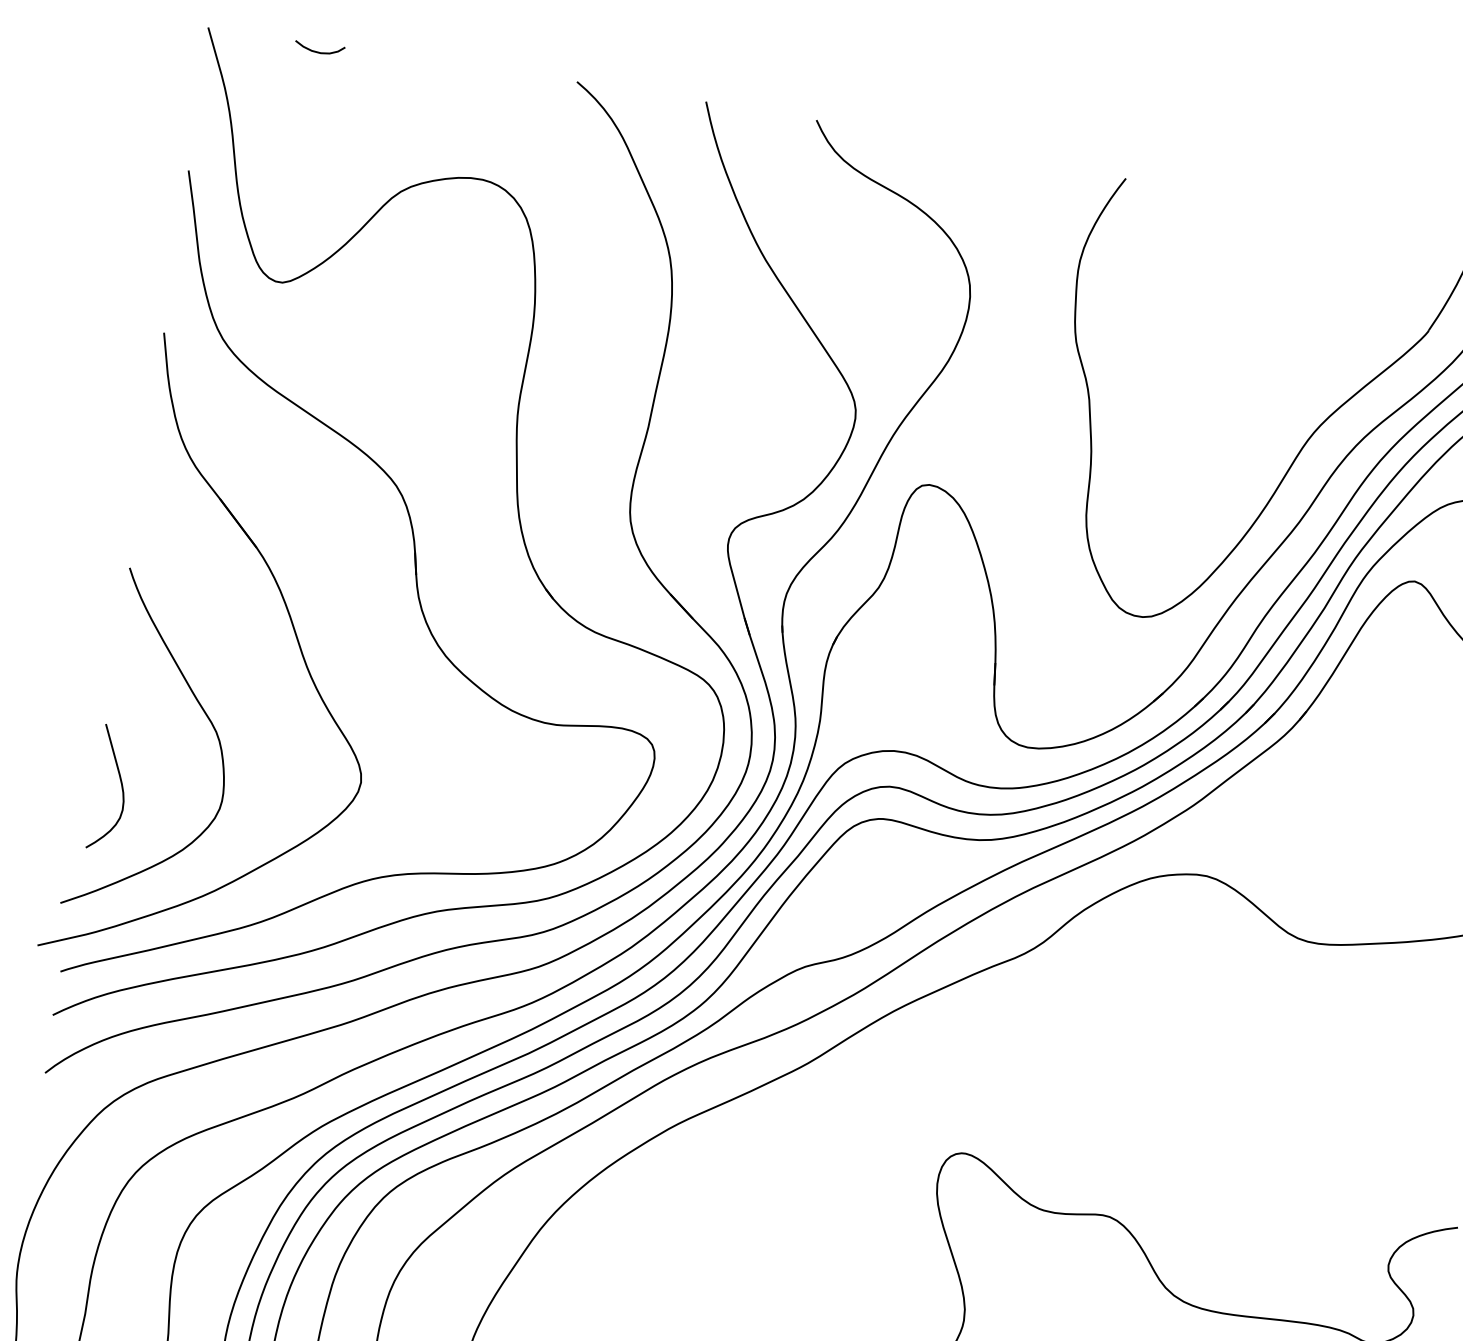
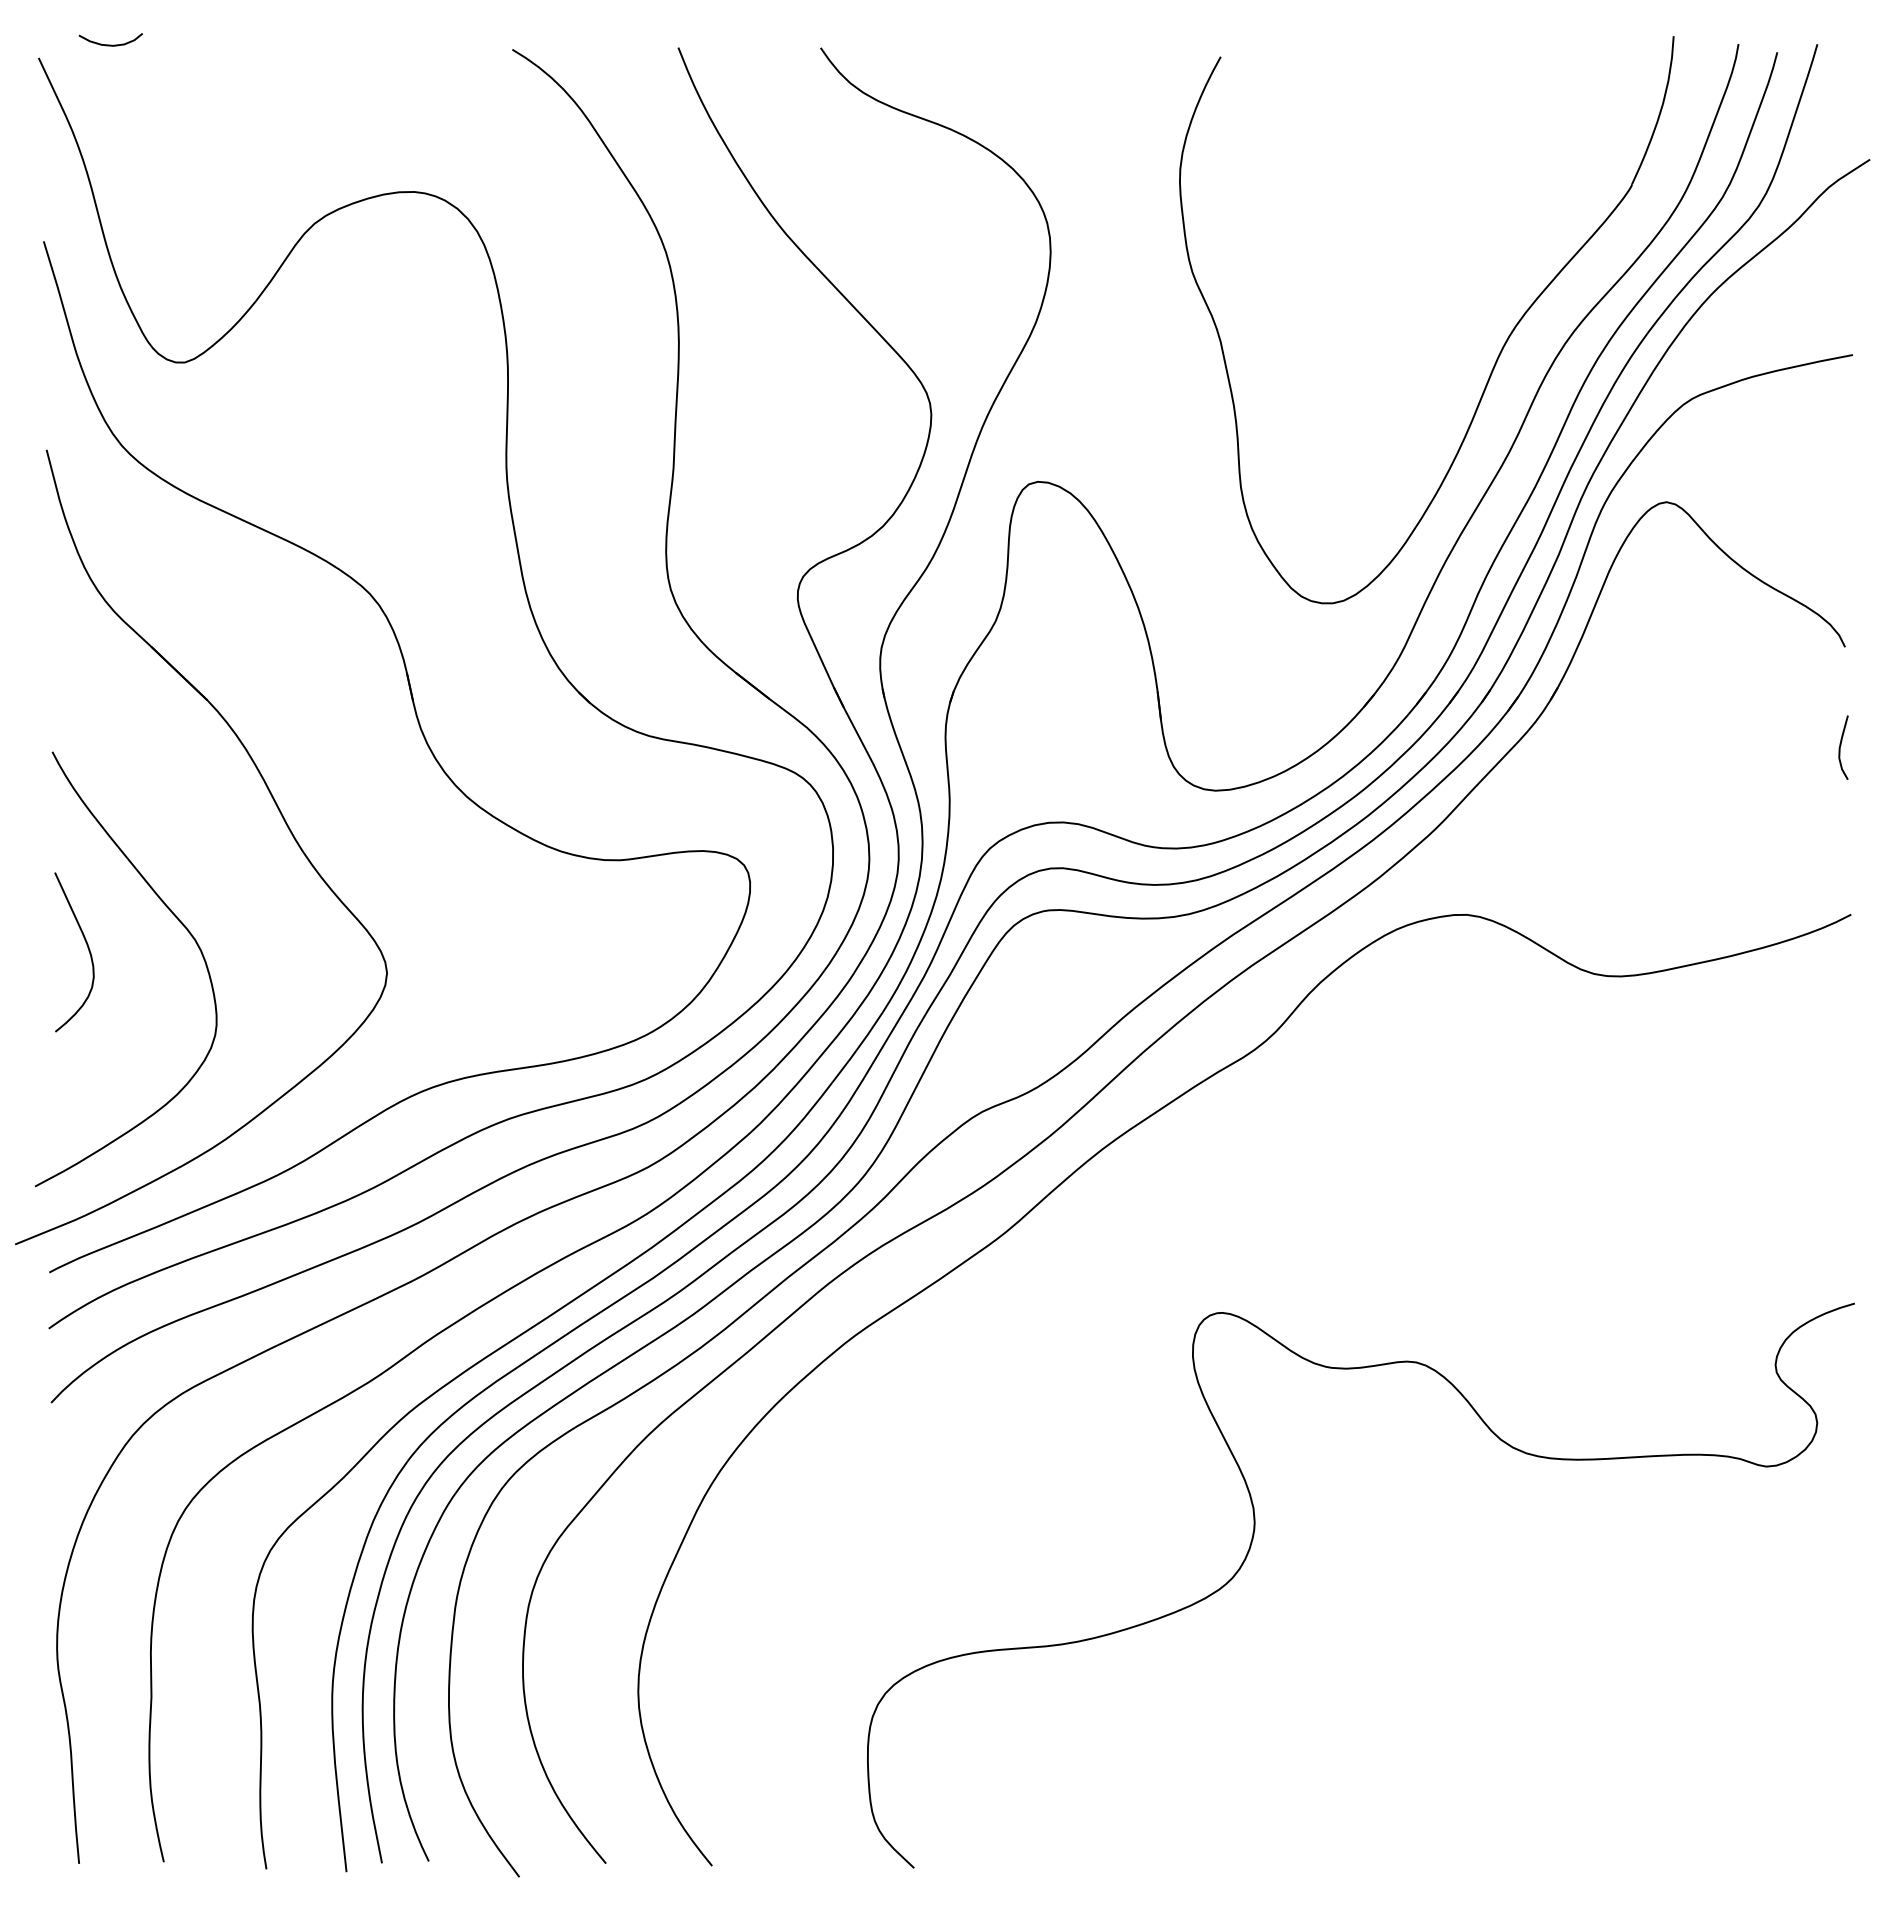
curve: (318, 51) -> (110, 44), moved
curve: (121, 787) -> (87, 948), moved

